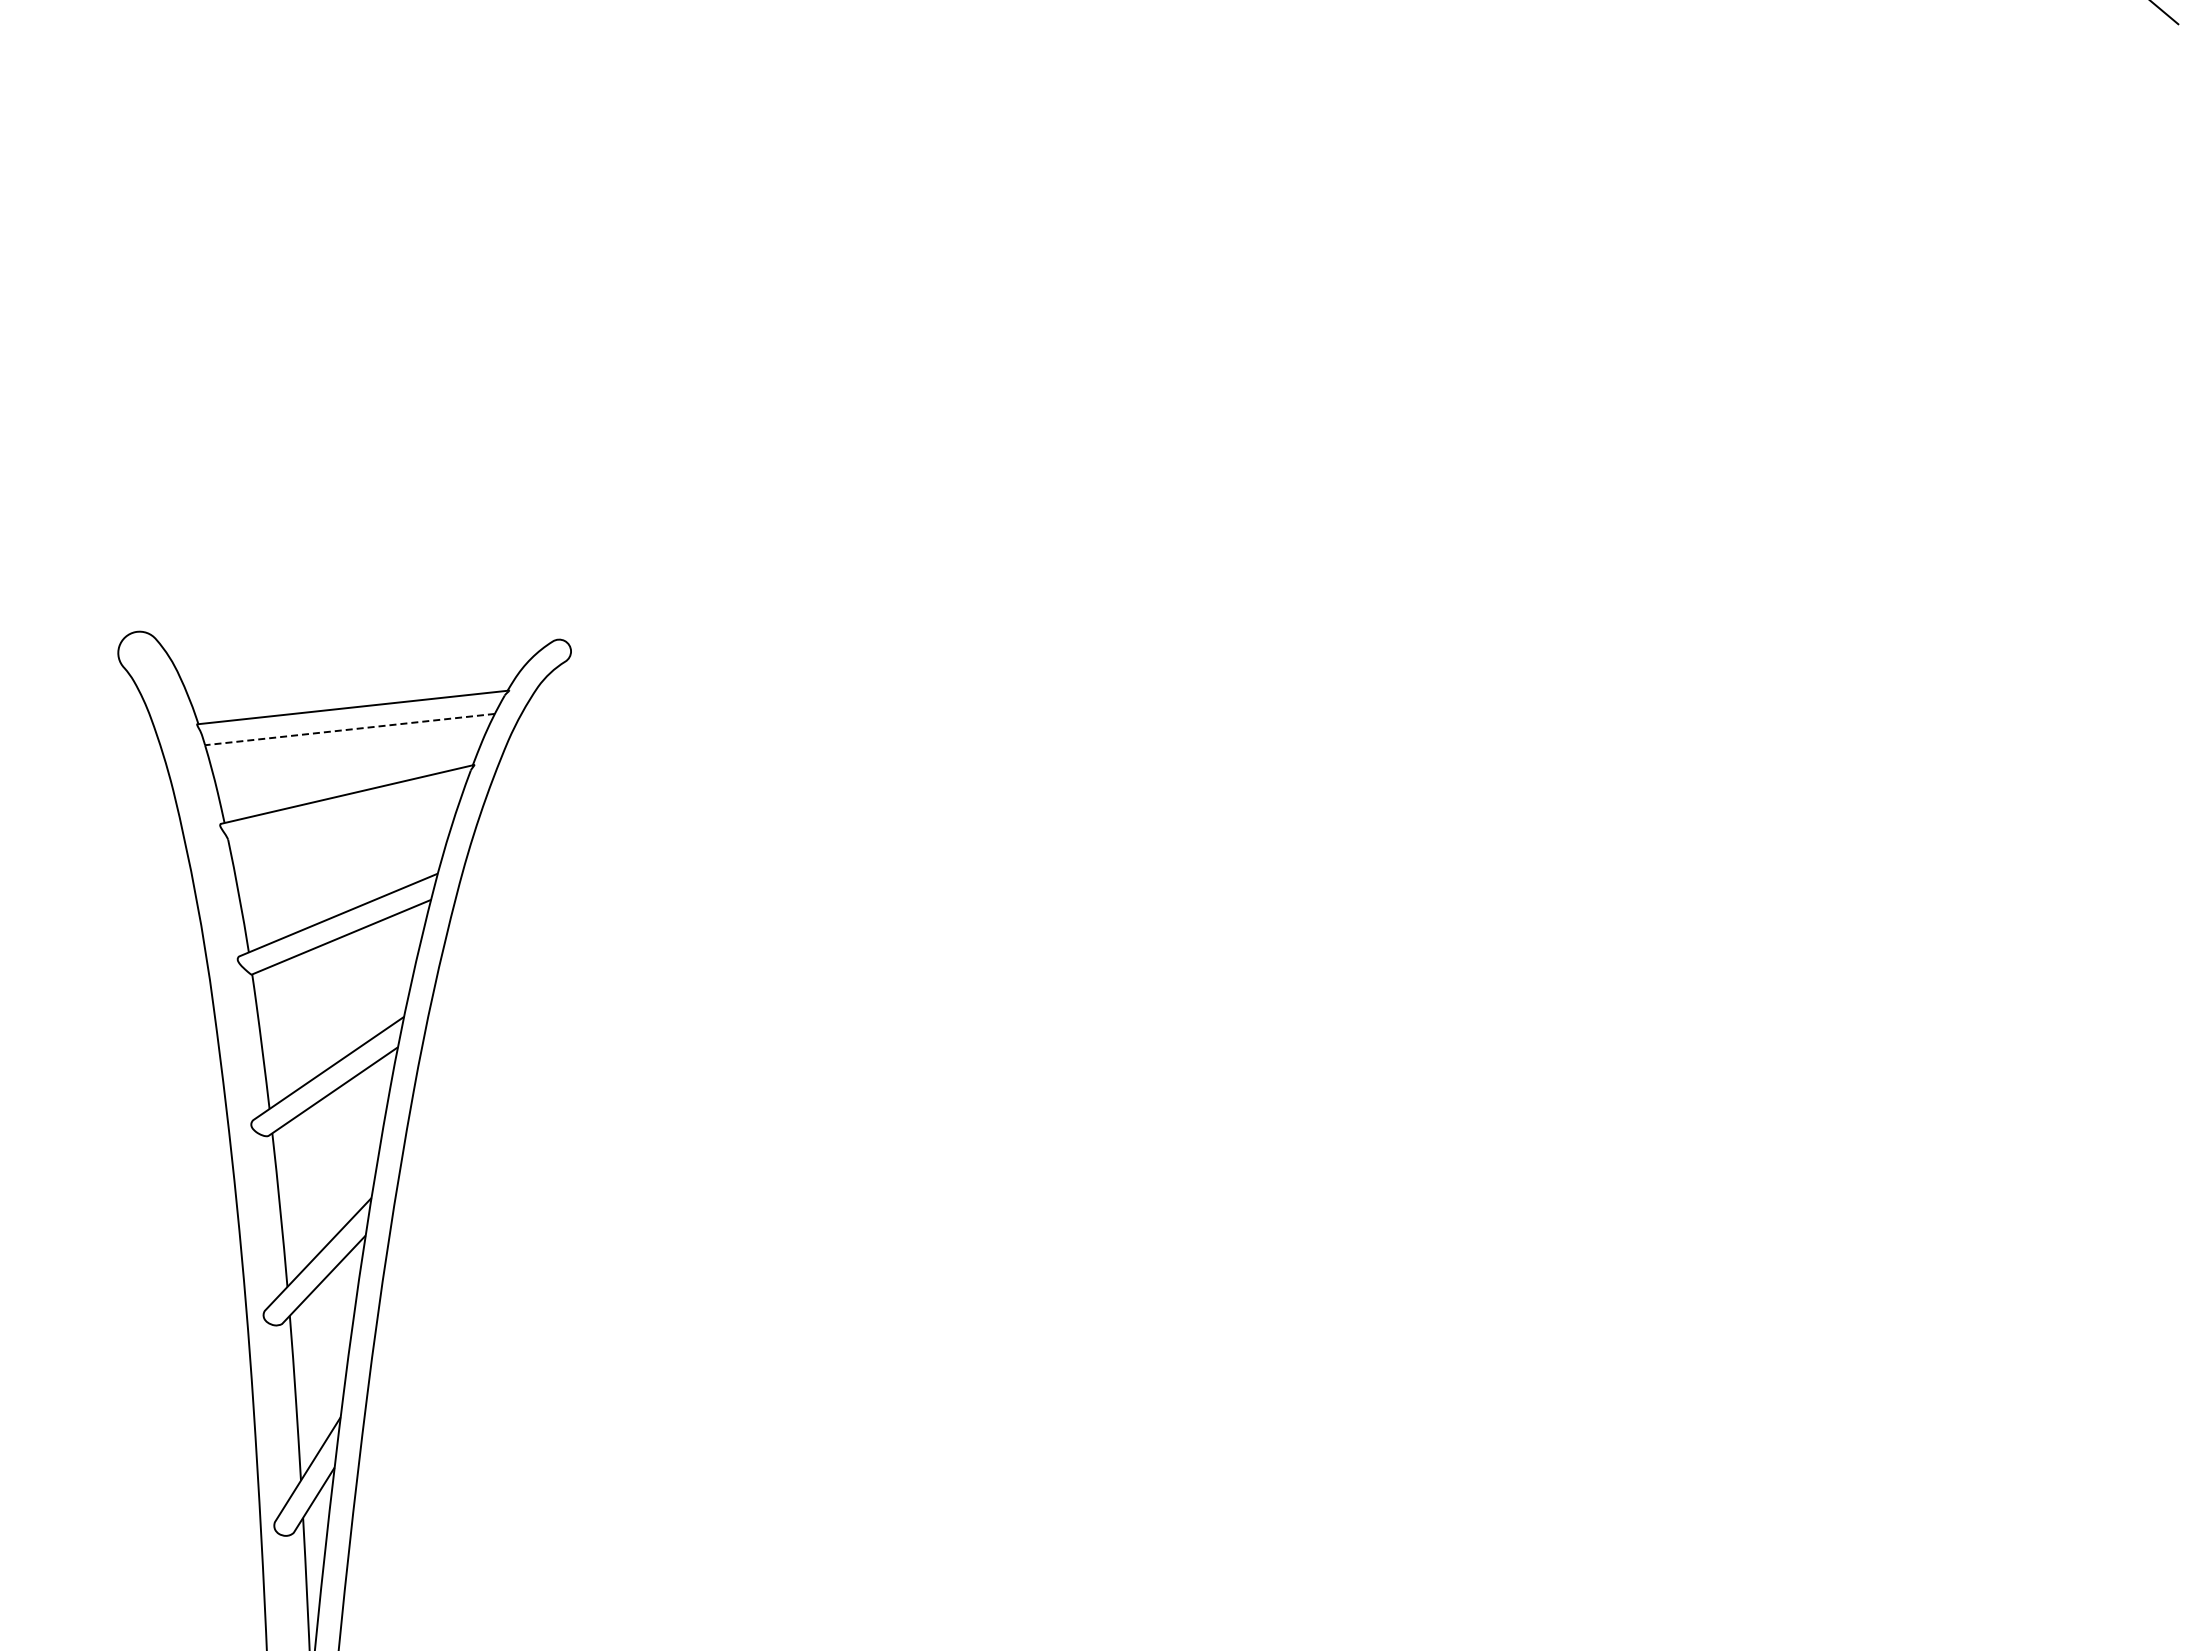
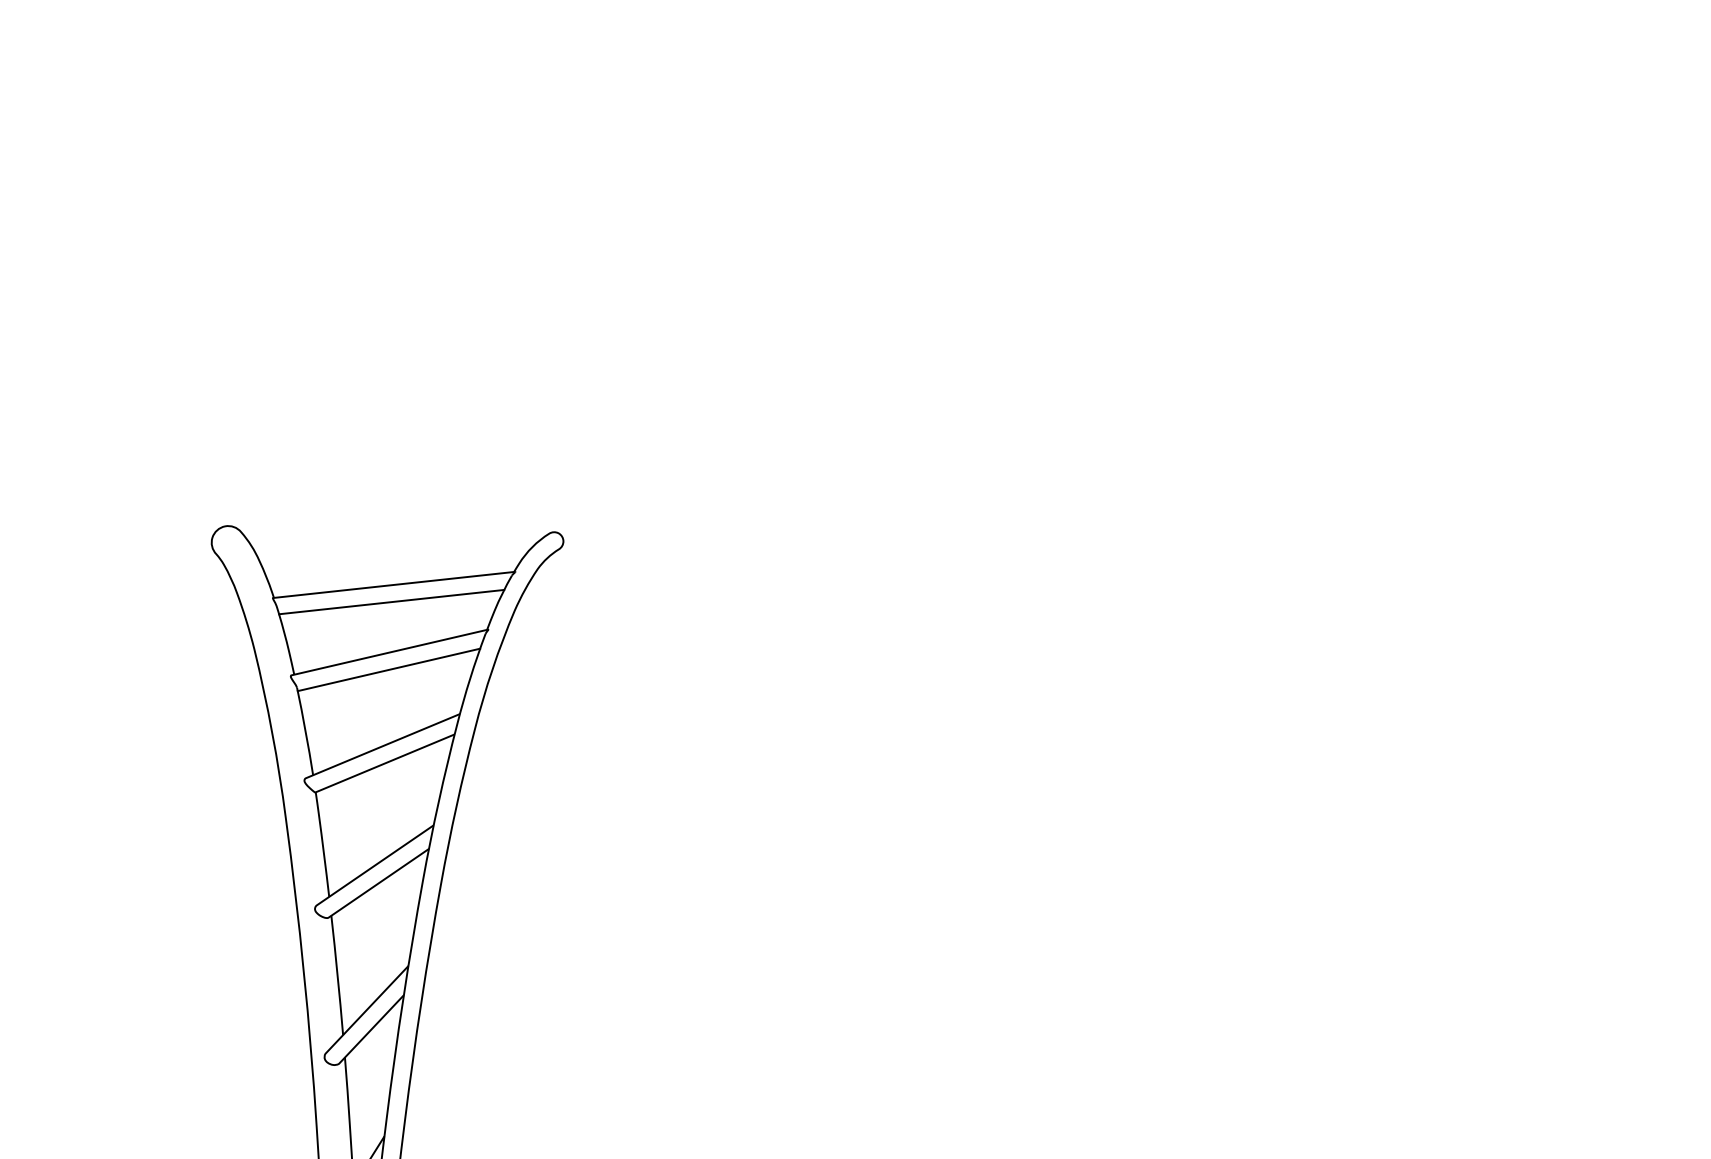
line: (349, 729) -> (391, 602), dashed -> solid
line: (346, 816) -> (388, 669), added

